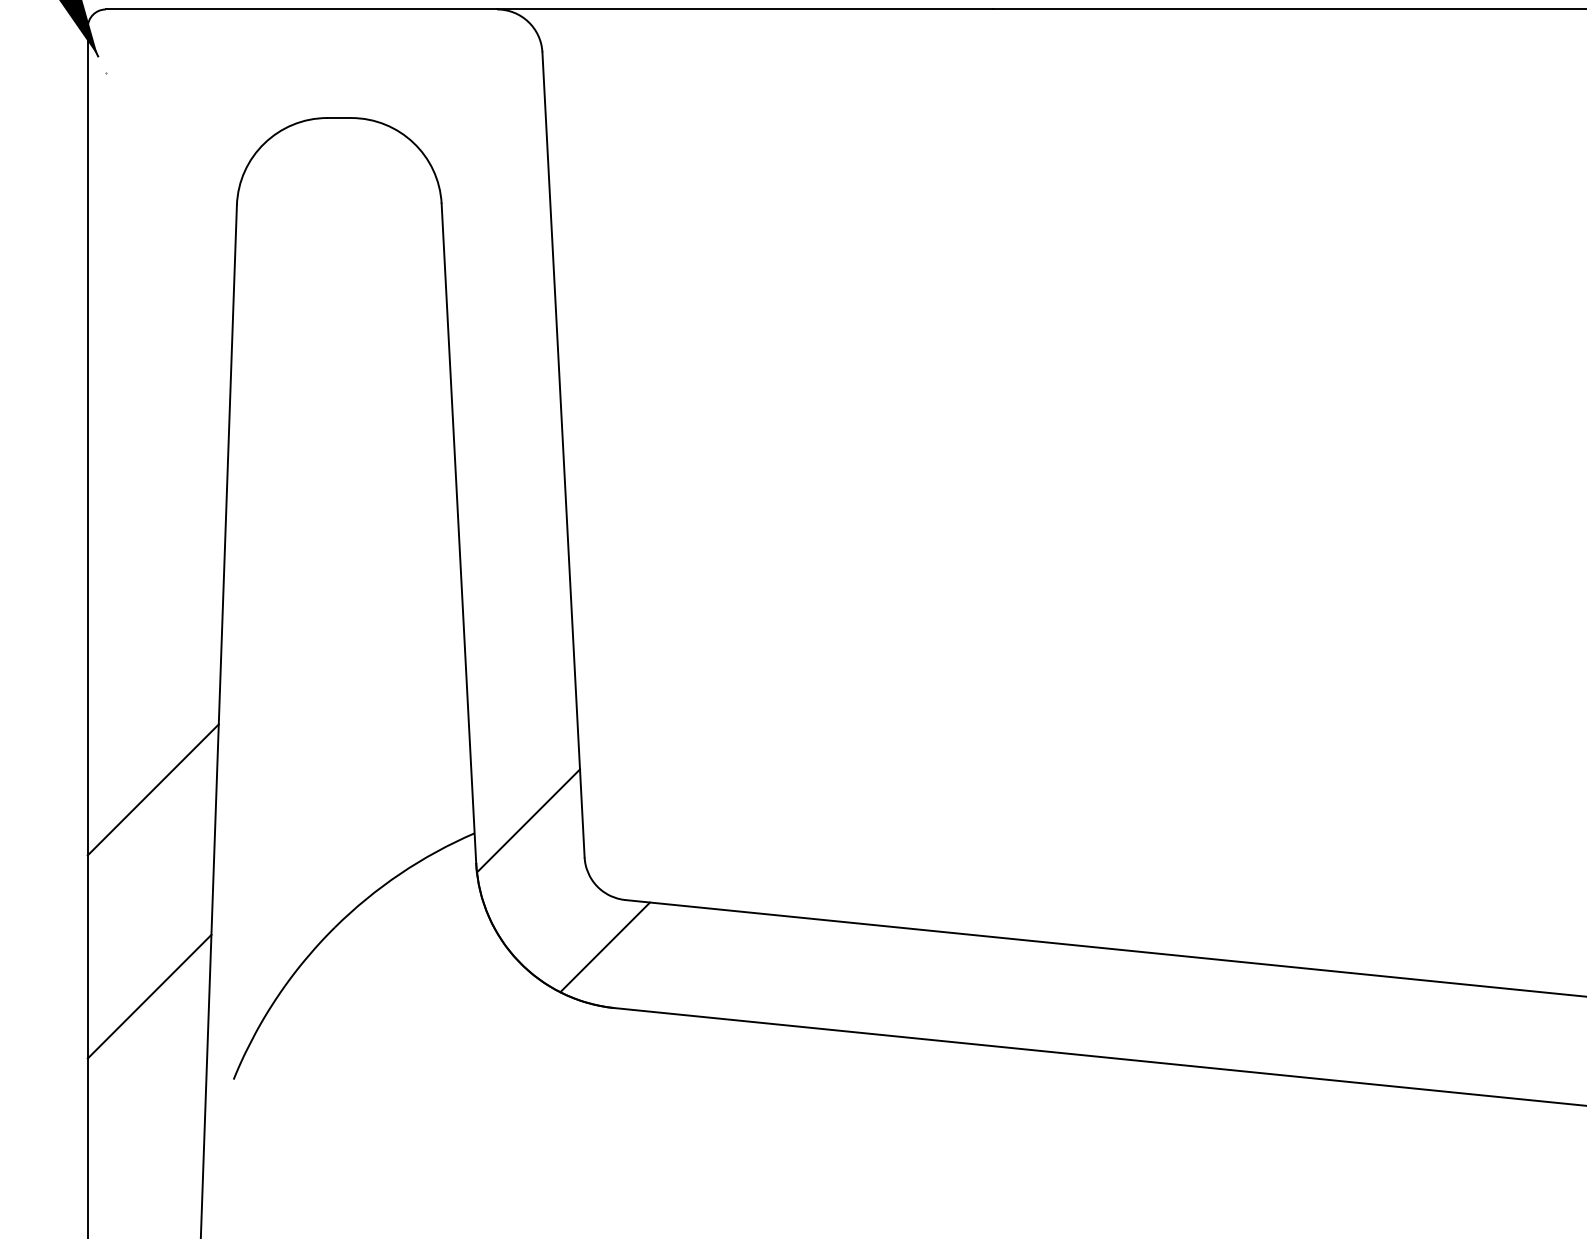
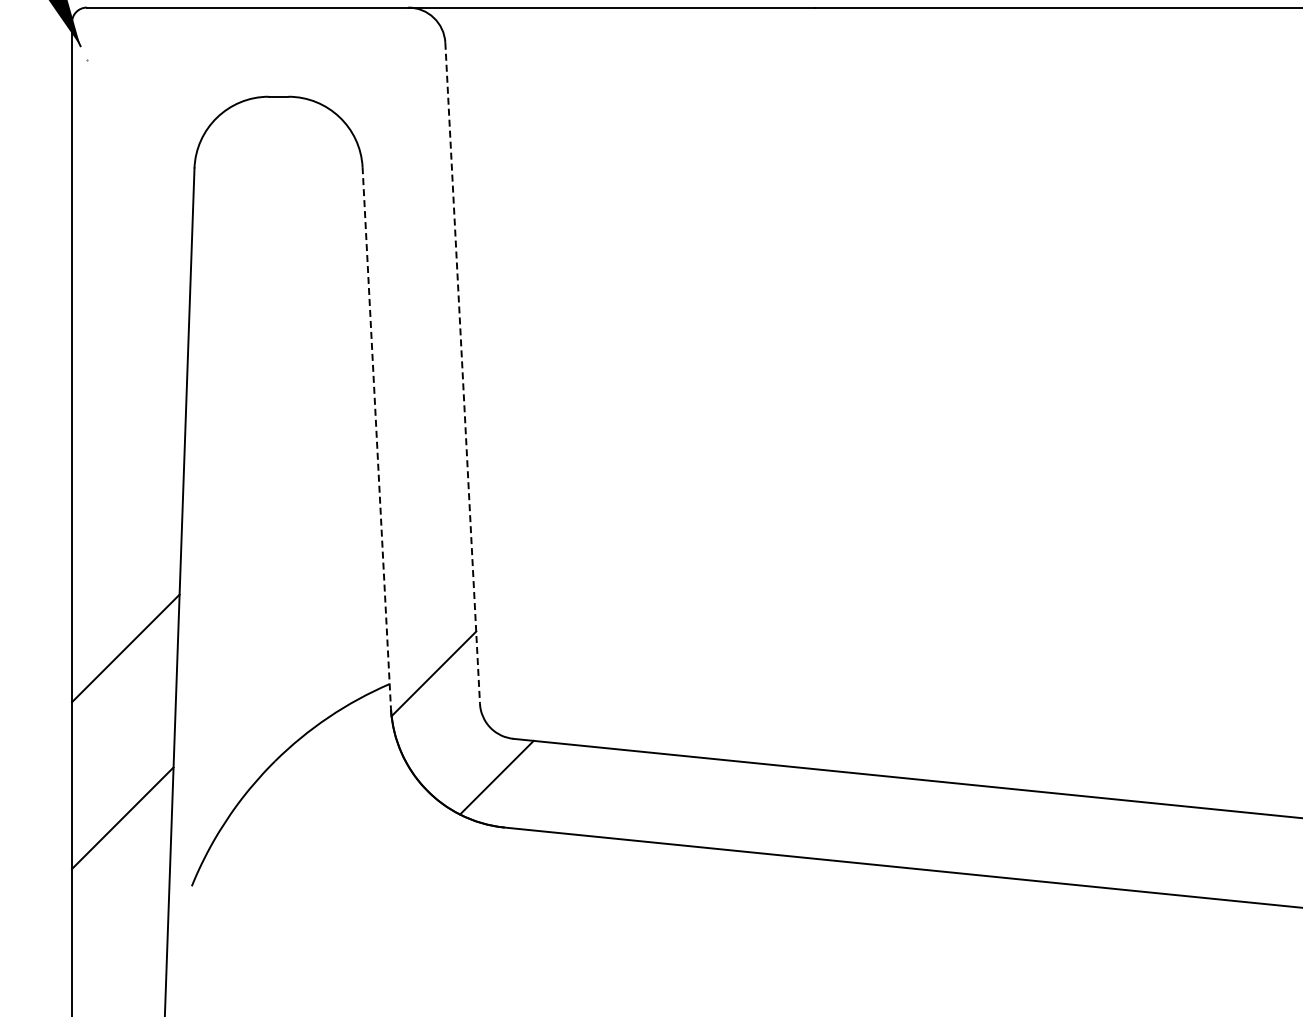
line: (563, 455) -> (462, 373), solid -> dashed
line: (458, 534) -> (376, 438), solid -> dashed

